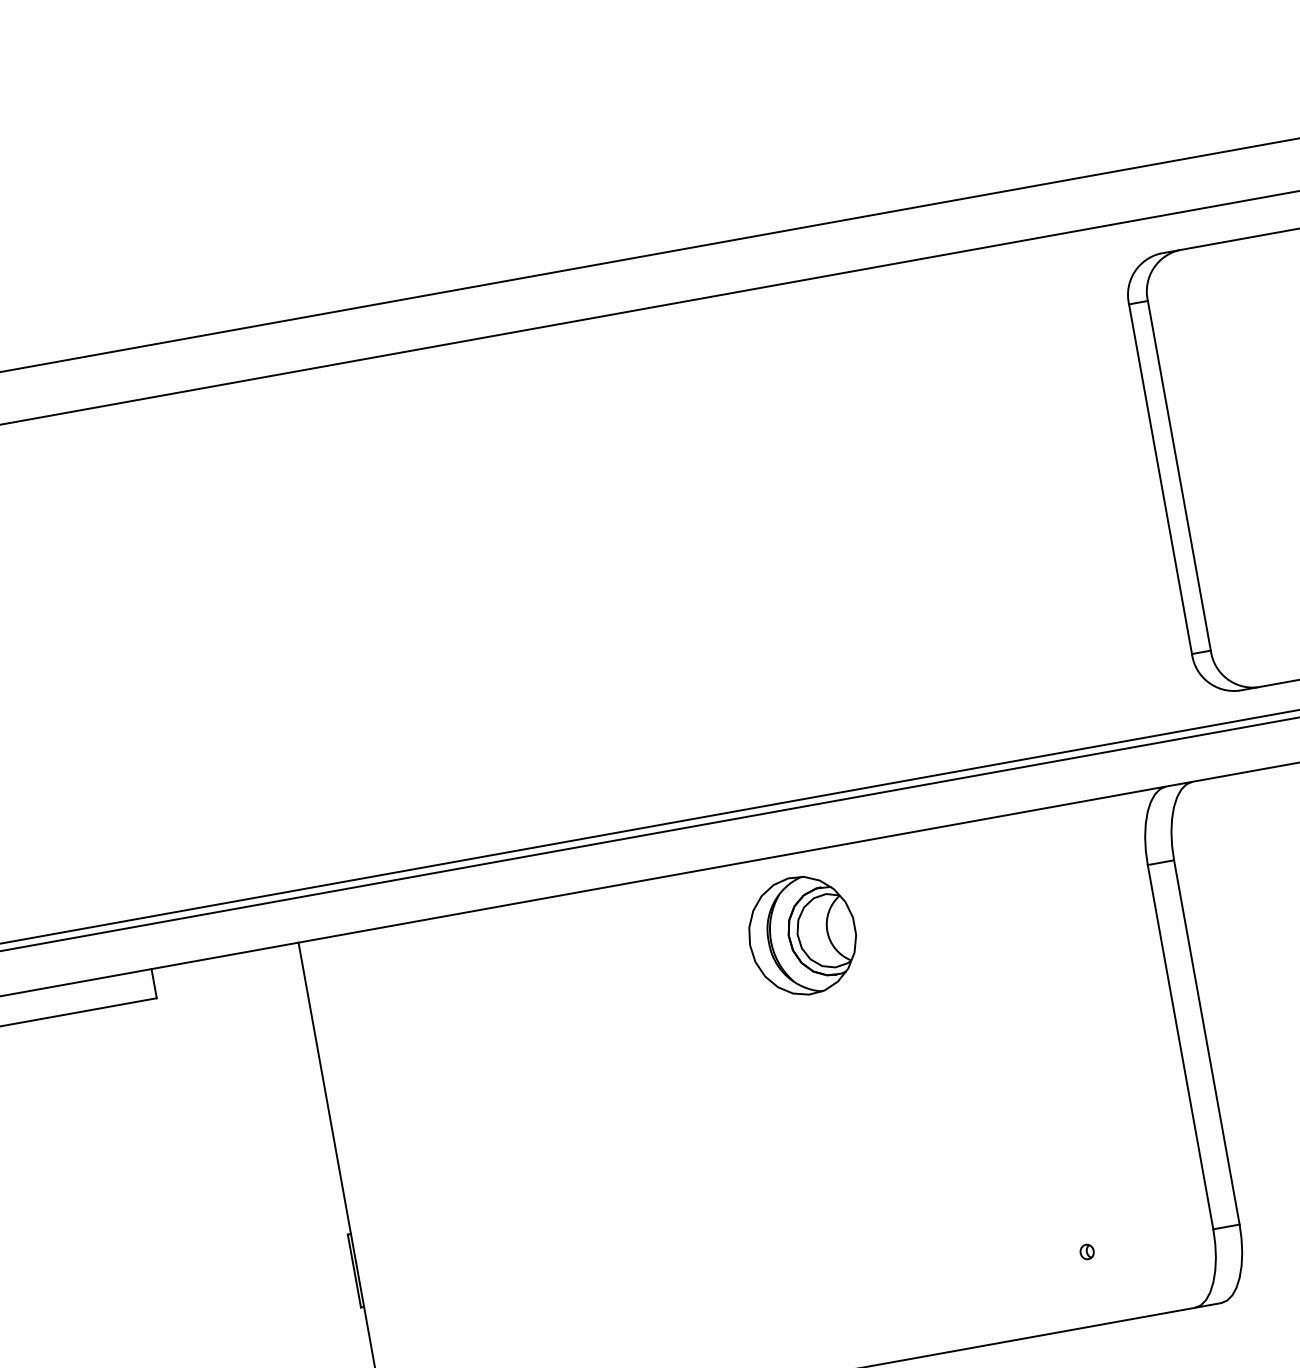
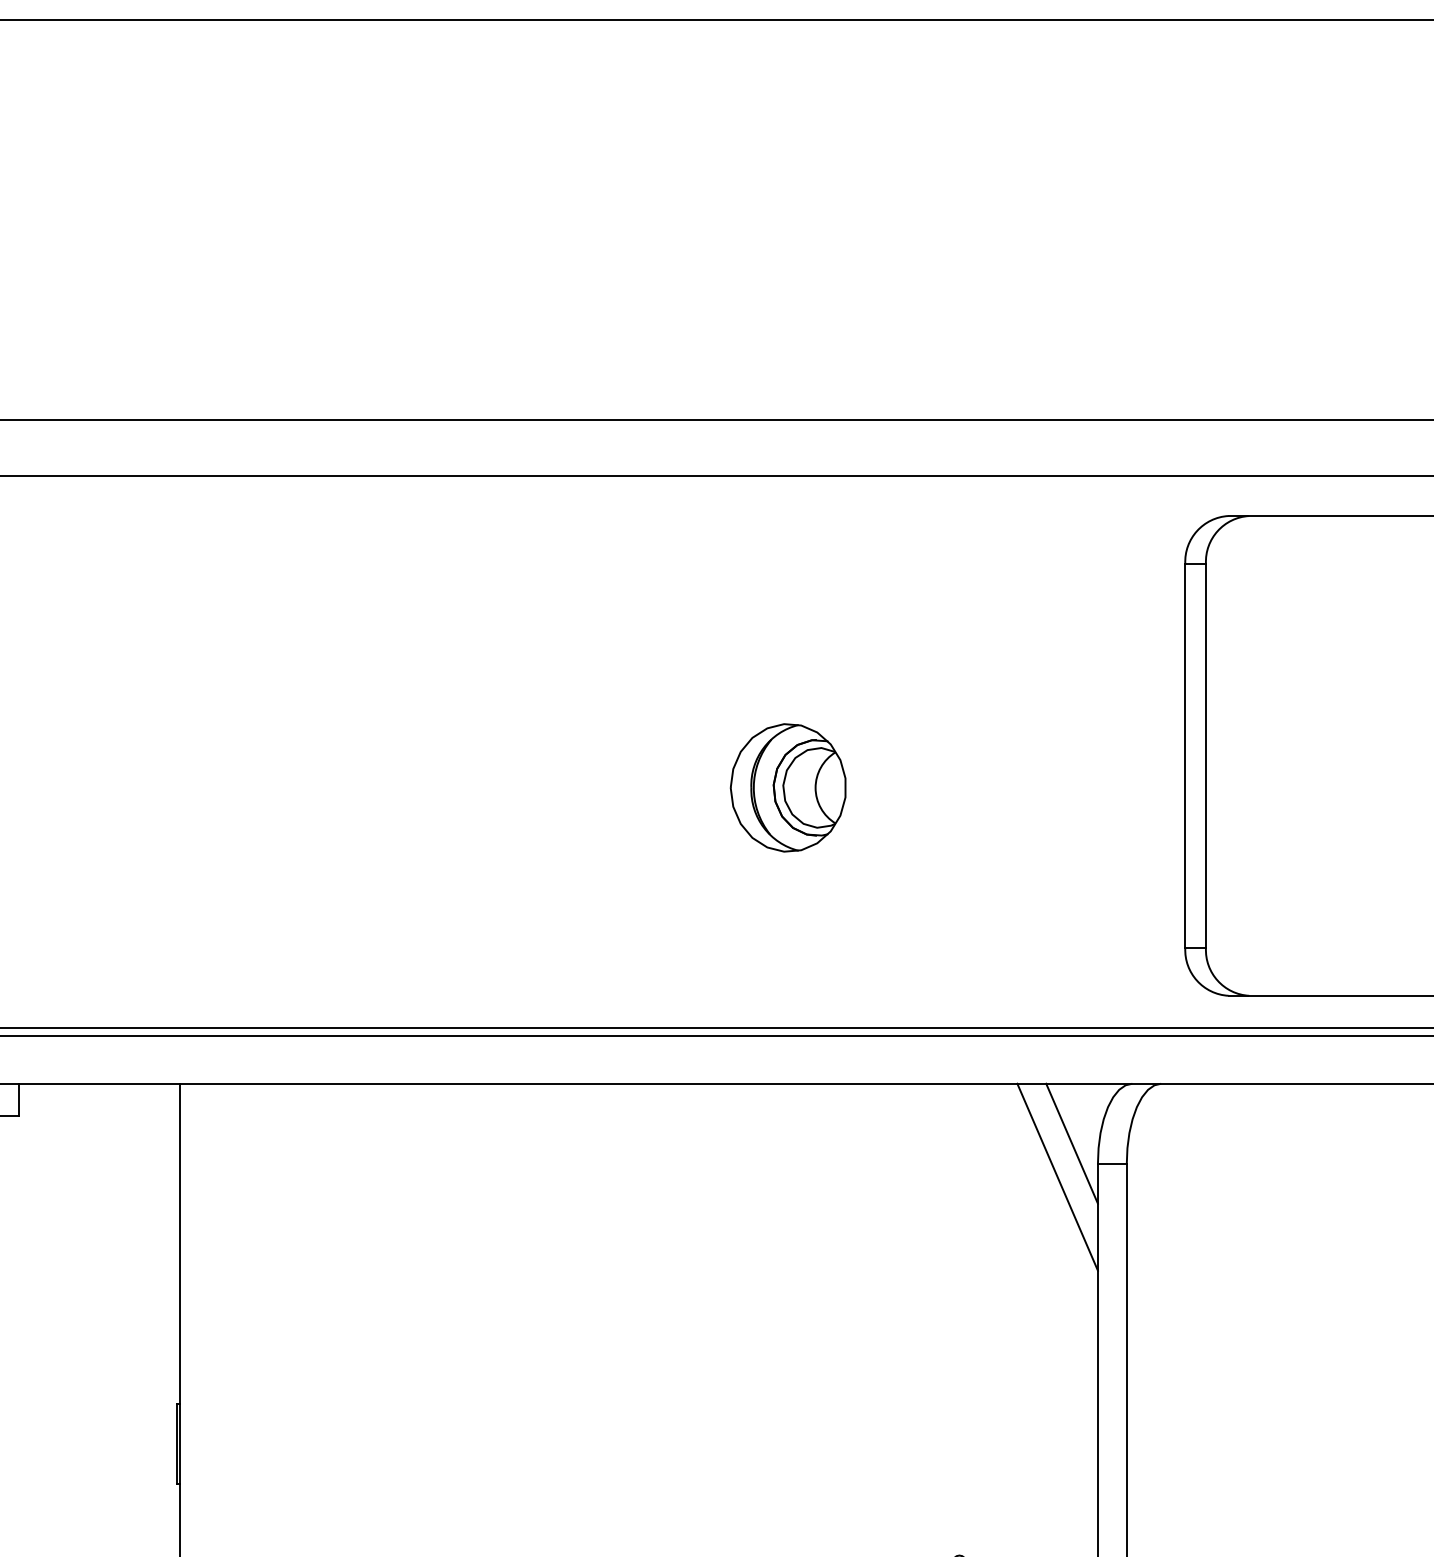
line: (1120, 850) -> (1071, 1143), added
line: (1113, 883) -> (1057, 1176), added
part: (801, 935) -> (787, 787), moved

